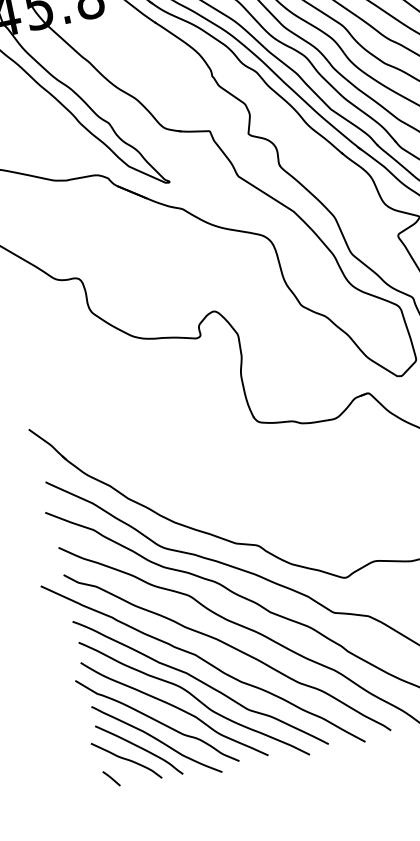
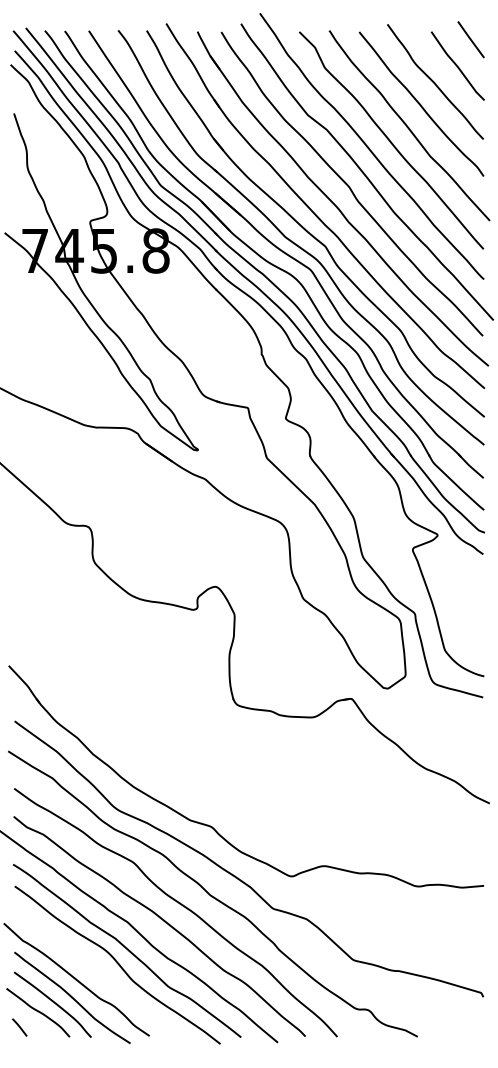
curve: (174, 708) -> (96, 970), removed

